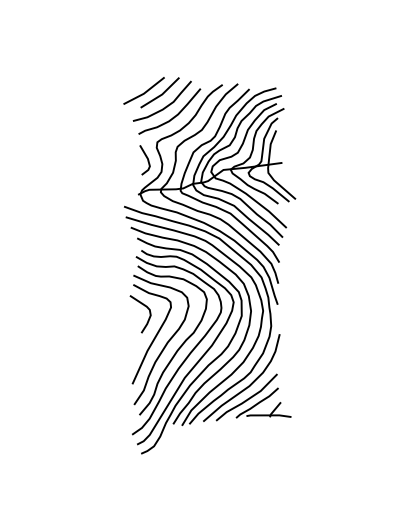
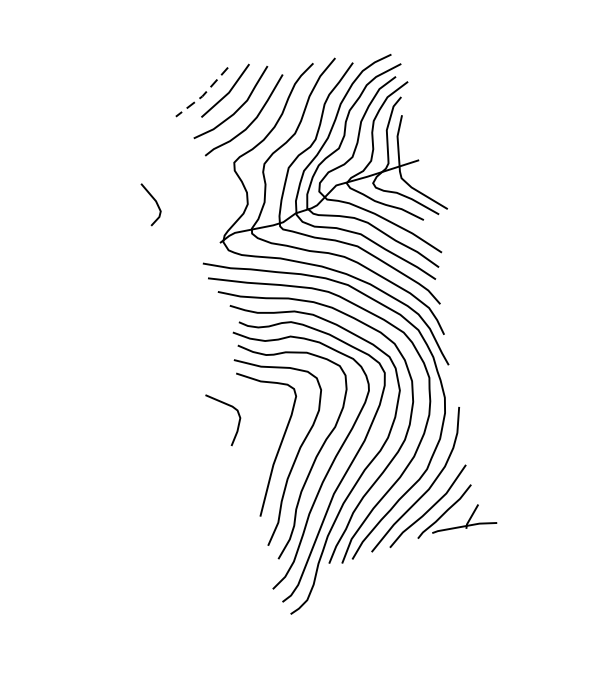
line: (144, 93) -> (203, 95), solid -> dashed
line: (146, 158) -> (153, 200), moved
curve: (148, 317) -> (237, 421), moved

